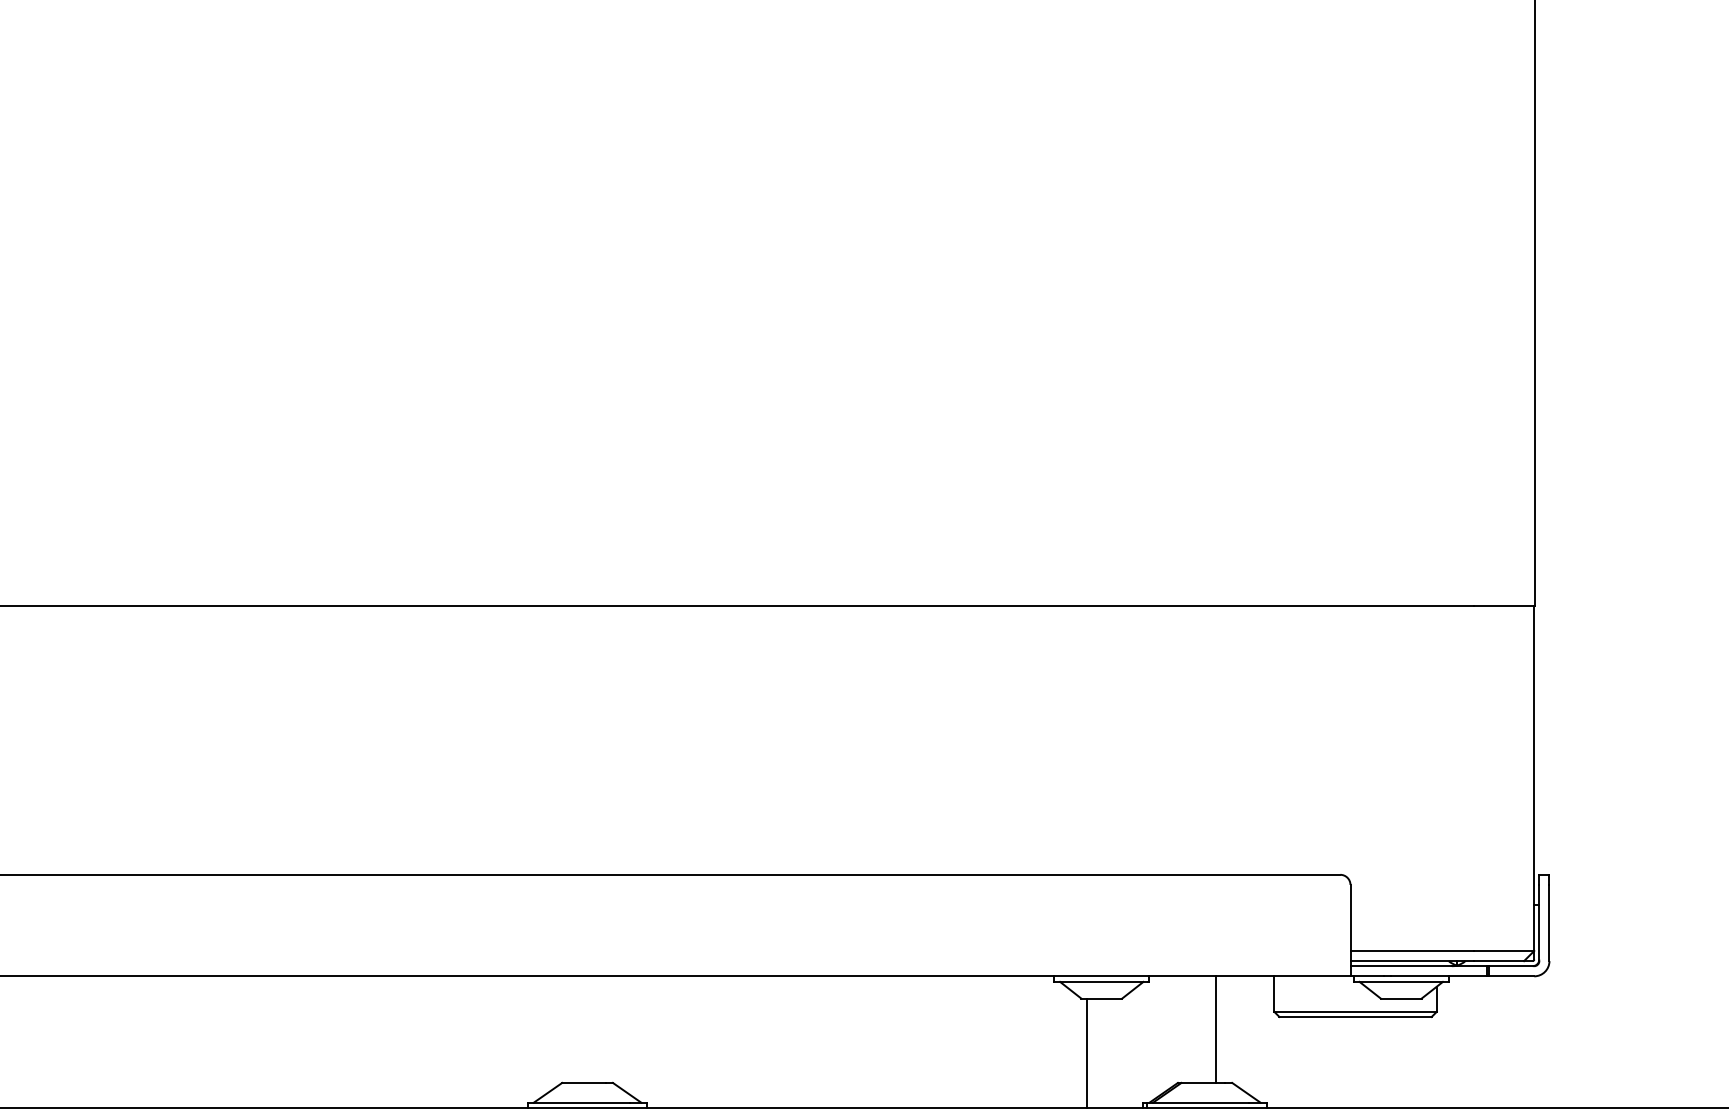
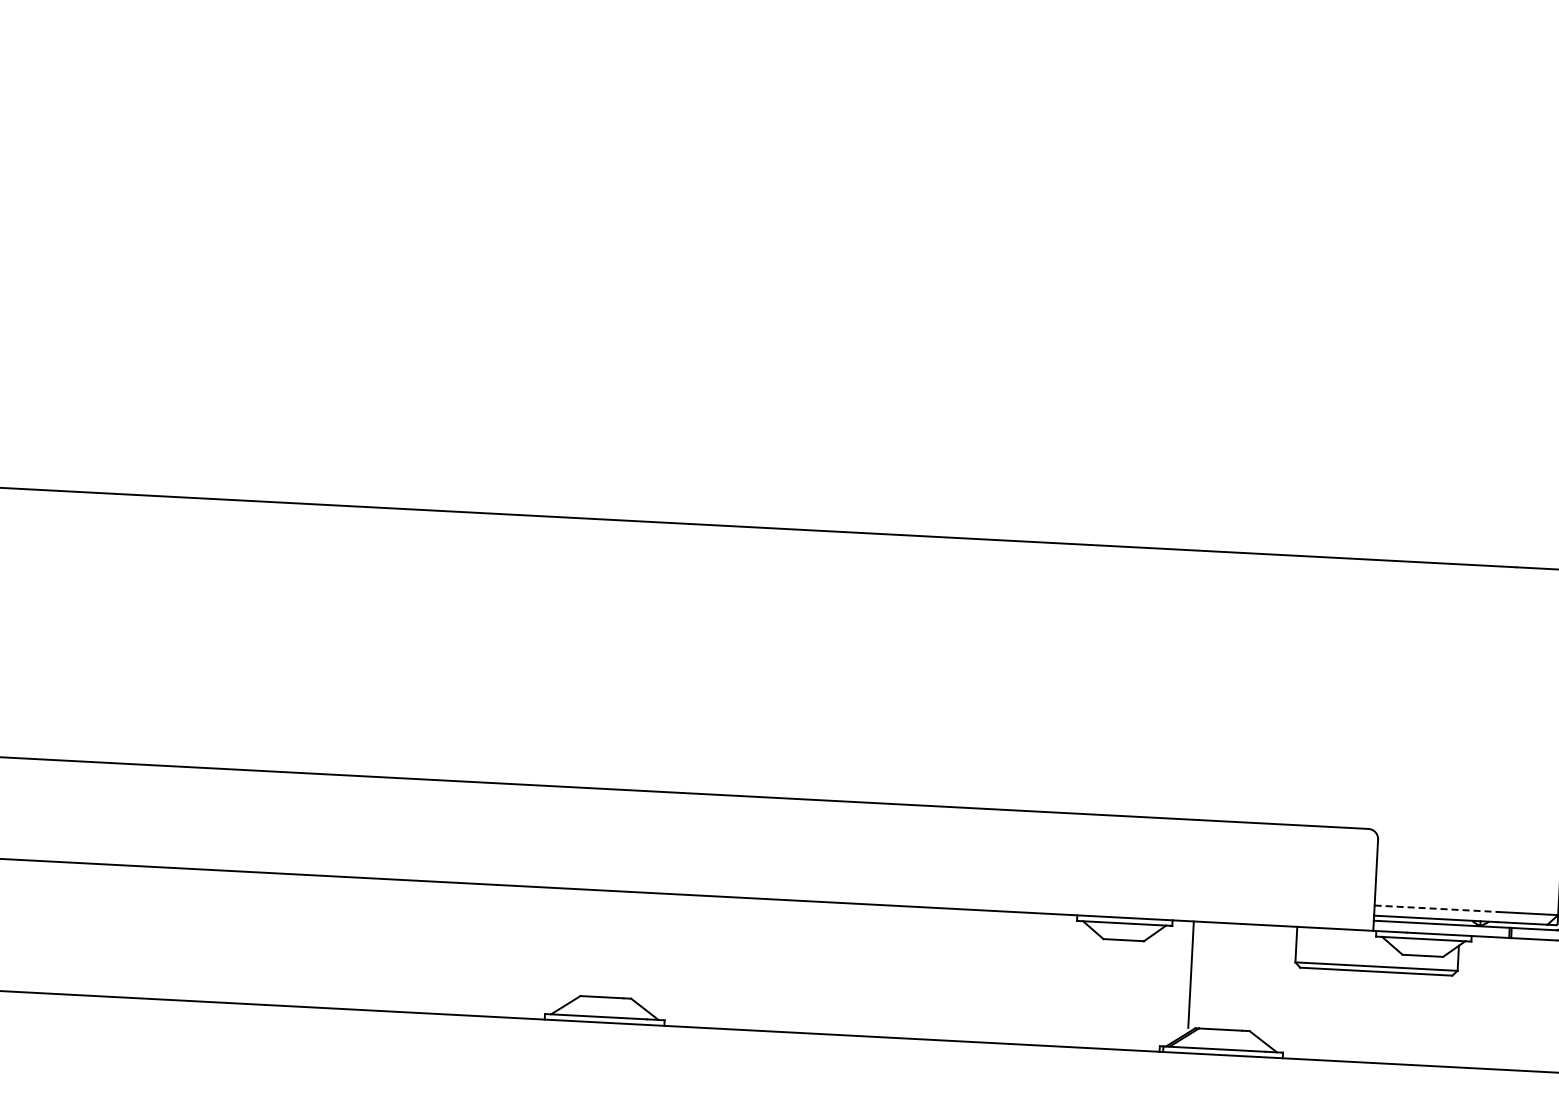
line: (1412, 950) -> (1436, 908), solid -> dashed
line: (1215, 1029) -> (1190, 974), moved
line: (1086, 1053) -> (1105, 994), removed

